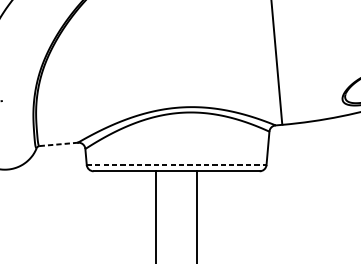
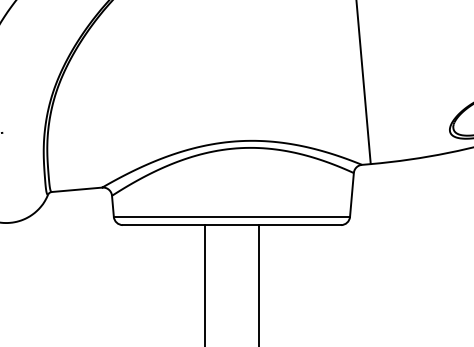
line: (59, 144) -> (77, 189), dashed -> solid
line: (177, 164) -> (232, 216), dashed -> solid

